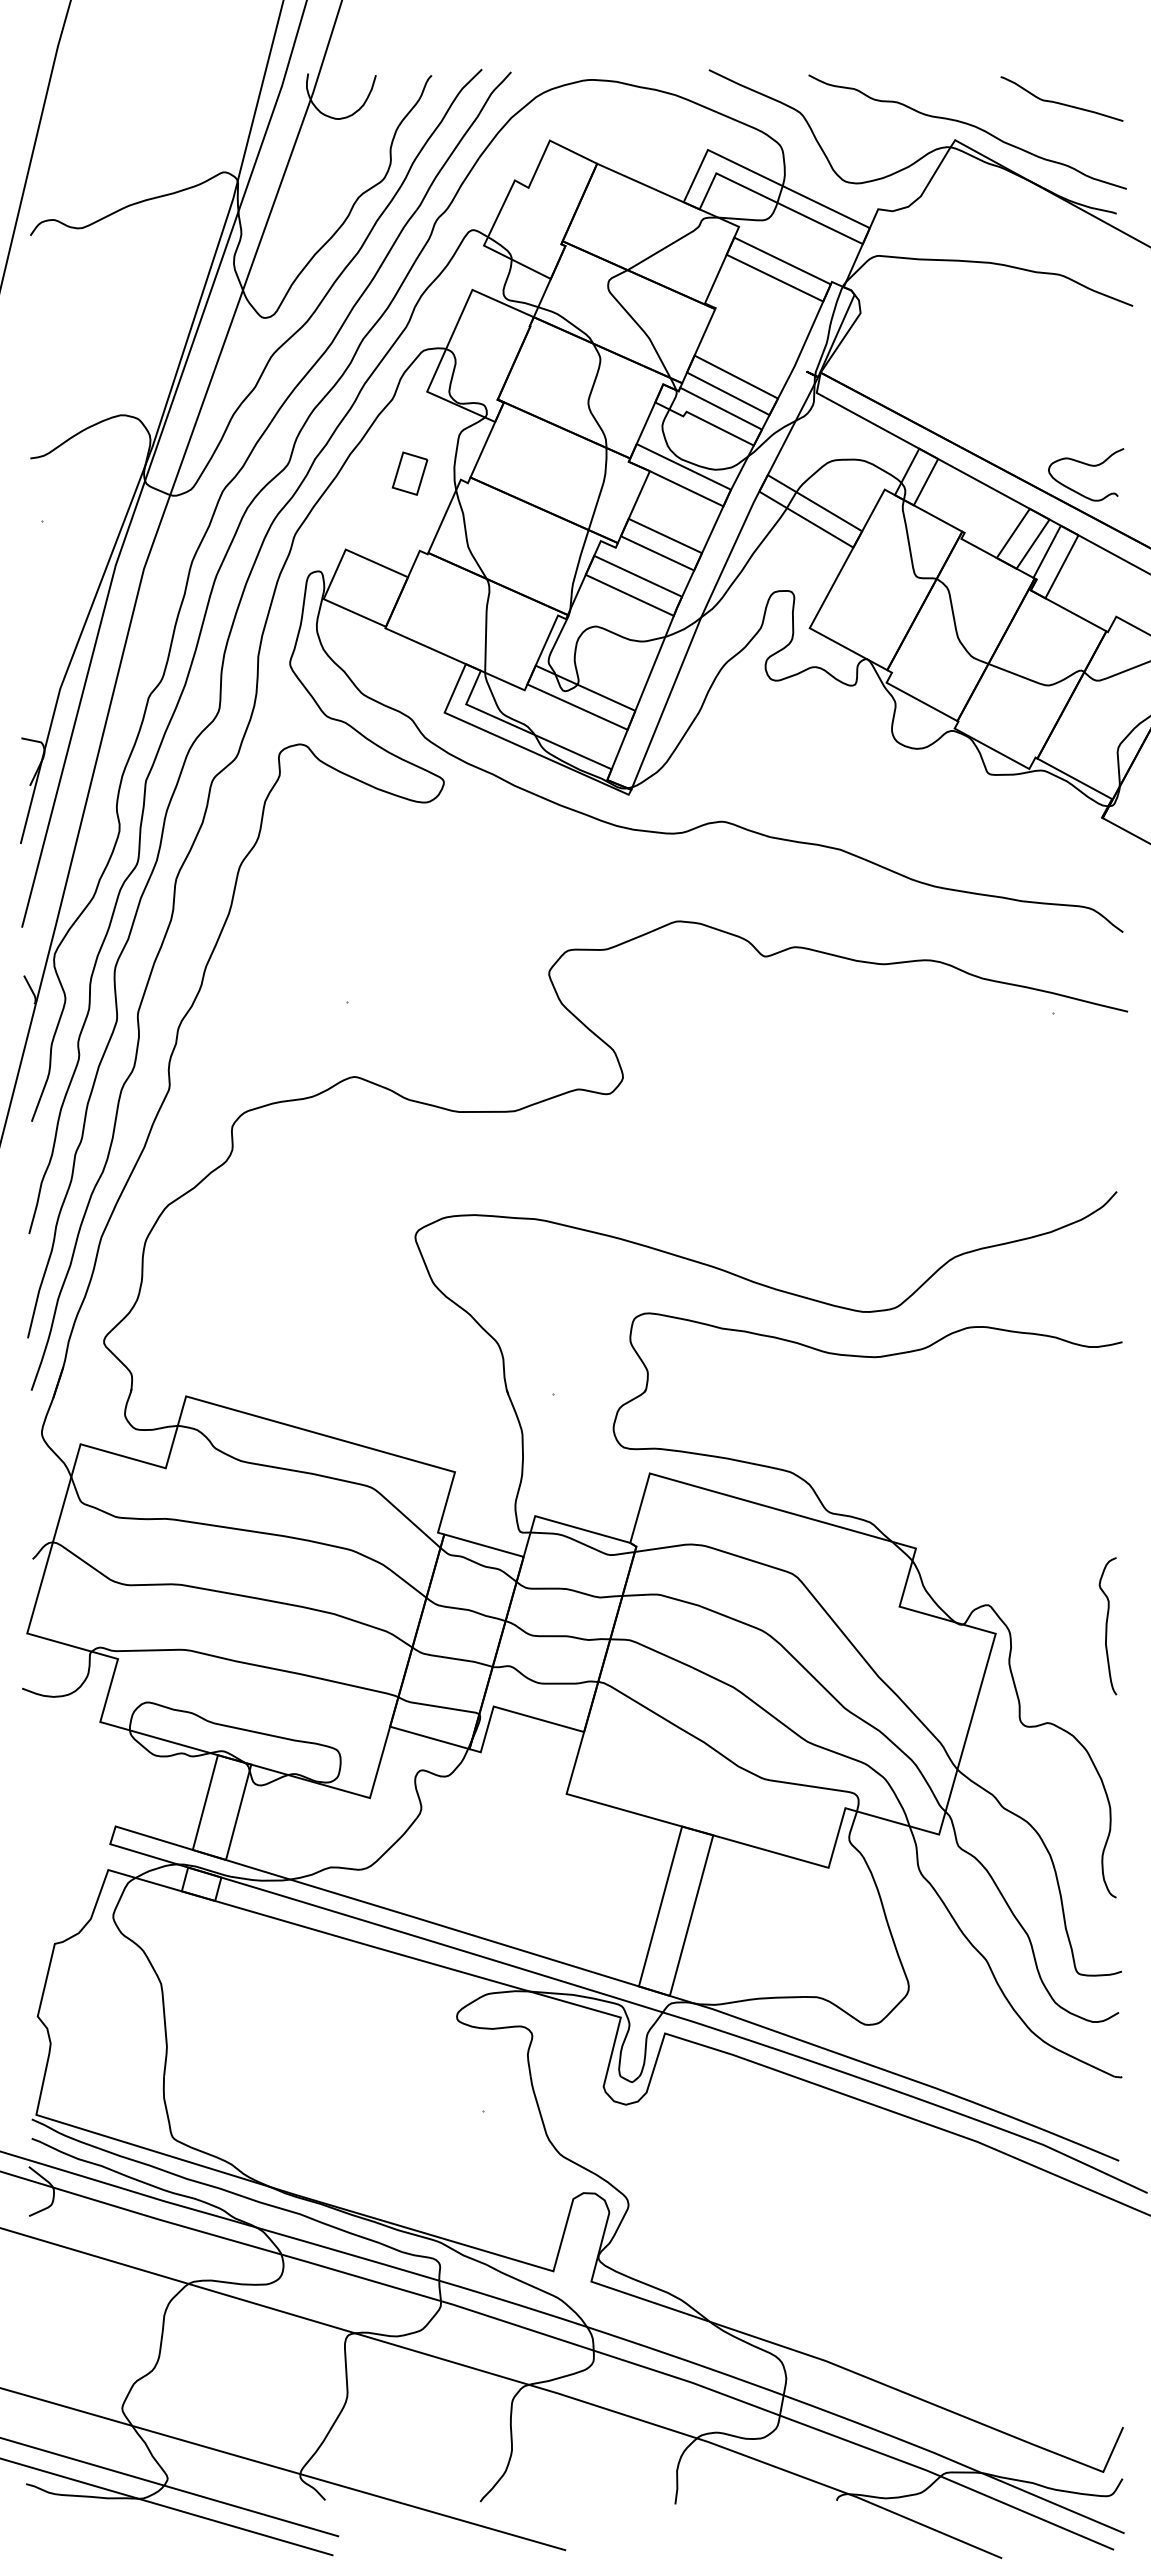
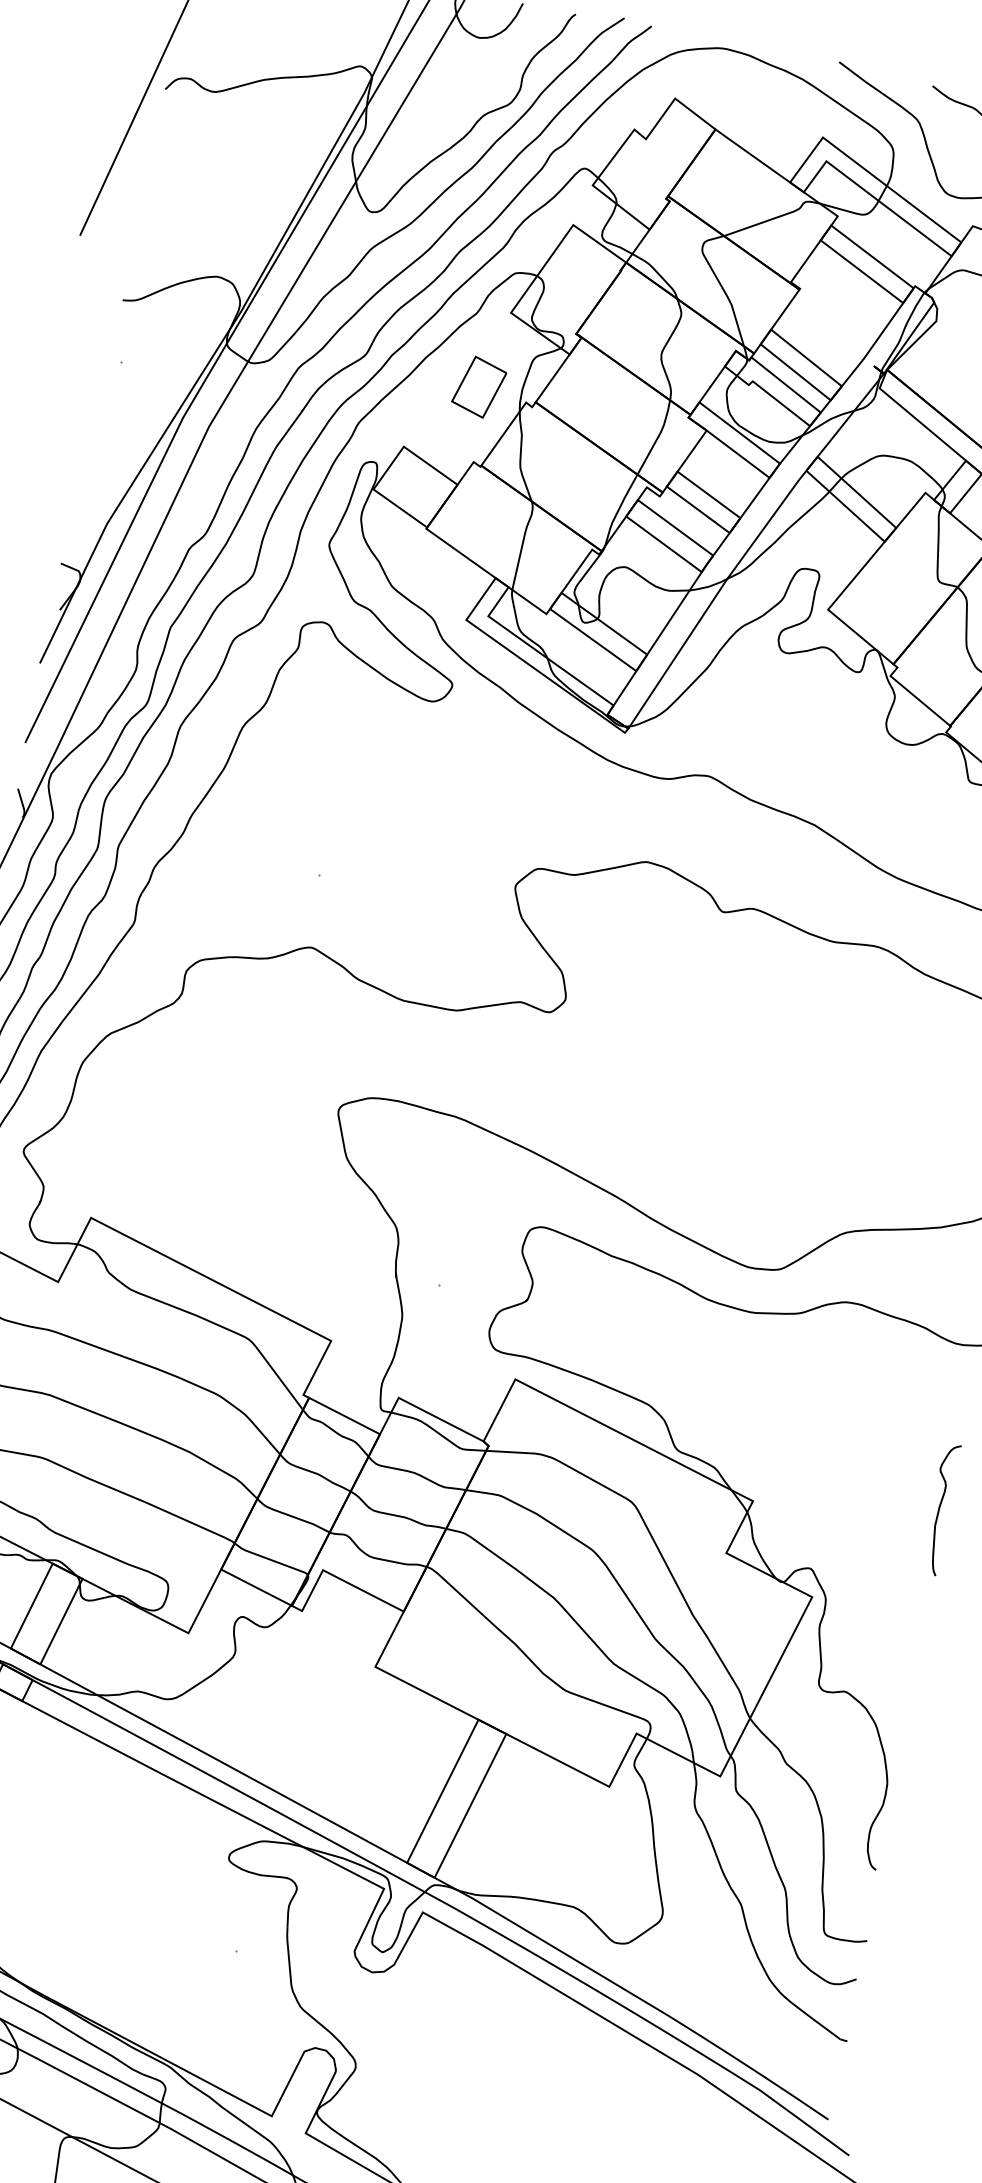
part: (409, 473) -> (478, 386), size x1.43
curve: (1107, 1626) -> (940, 1509), moved

